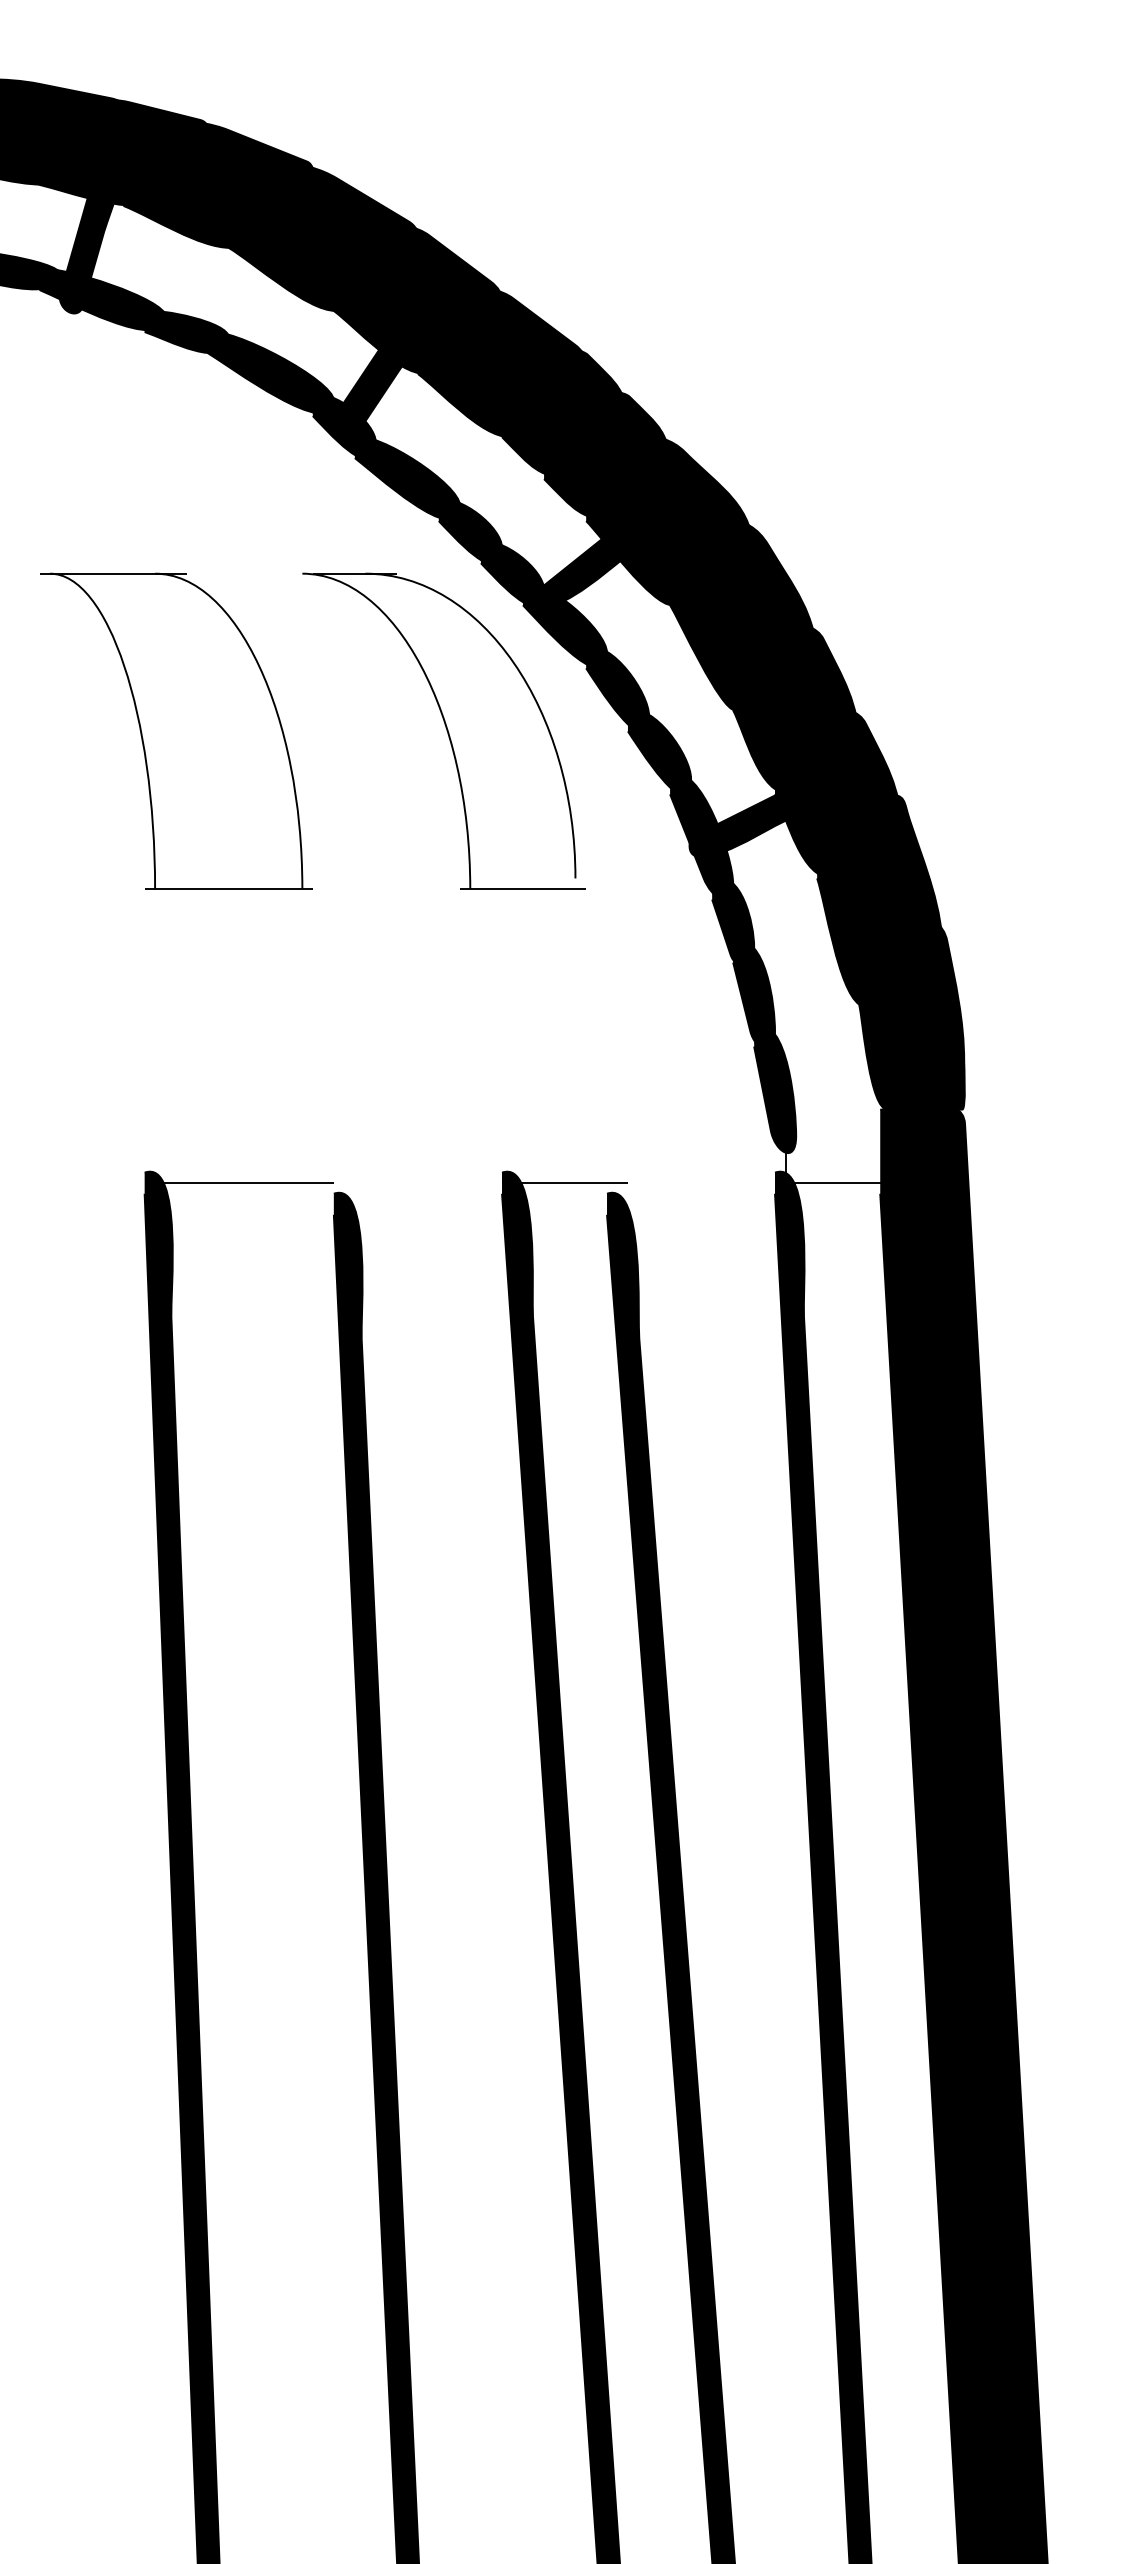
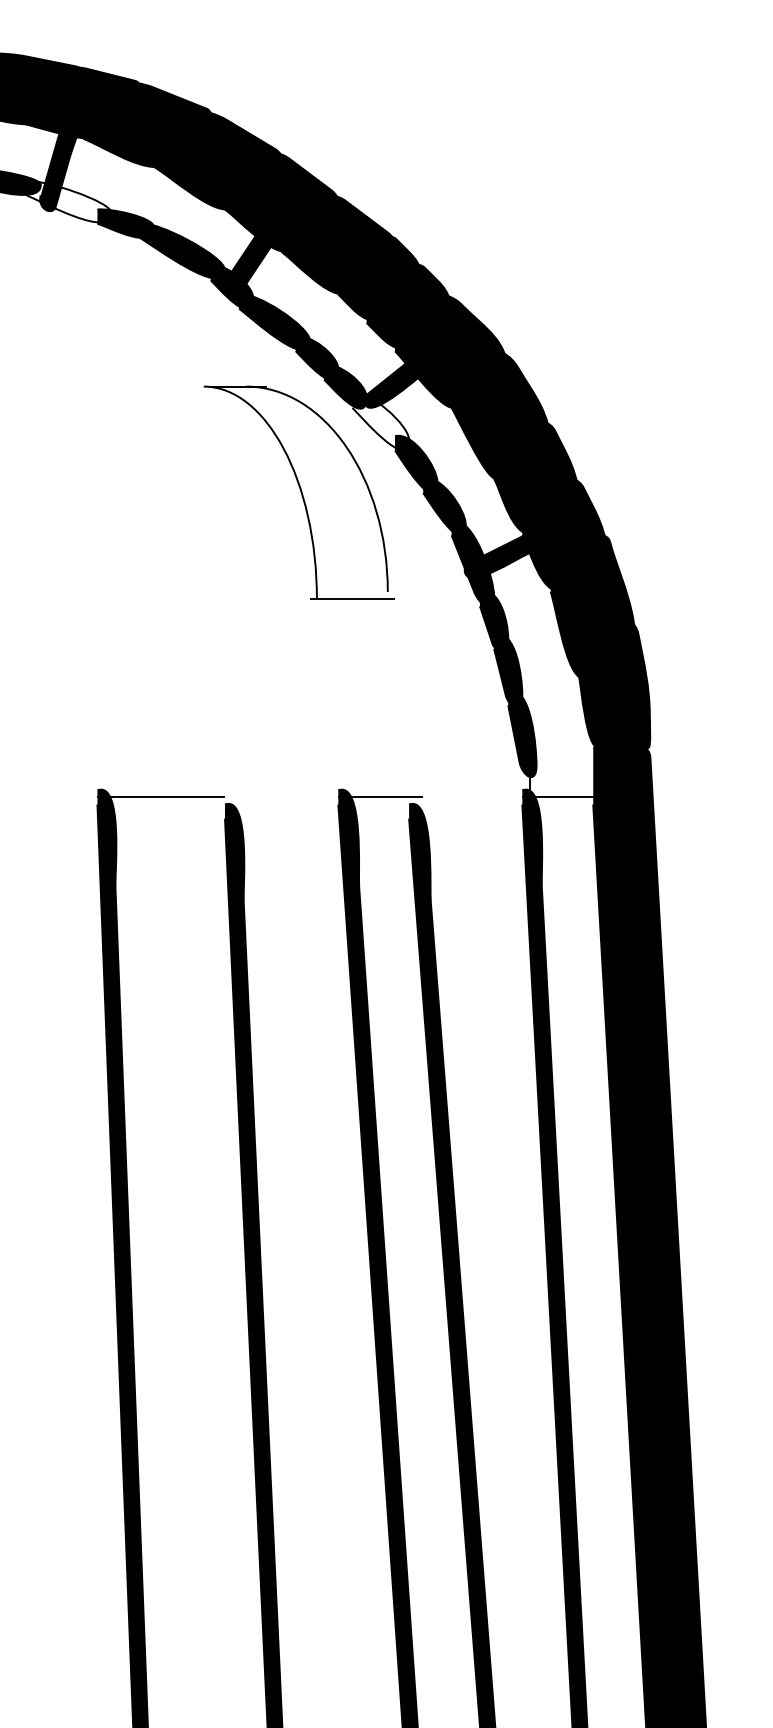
fill: (101, 299) -> (68, 201), removed
fill: (564, 625) -> (380, 421), removed
part: (175, 730) -> (118, 492), removed

